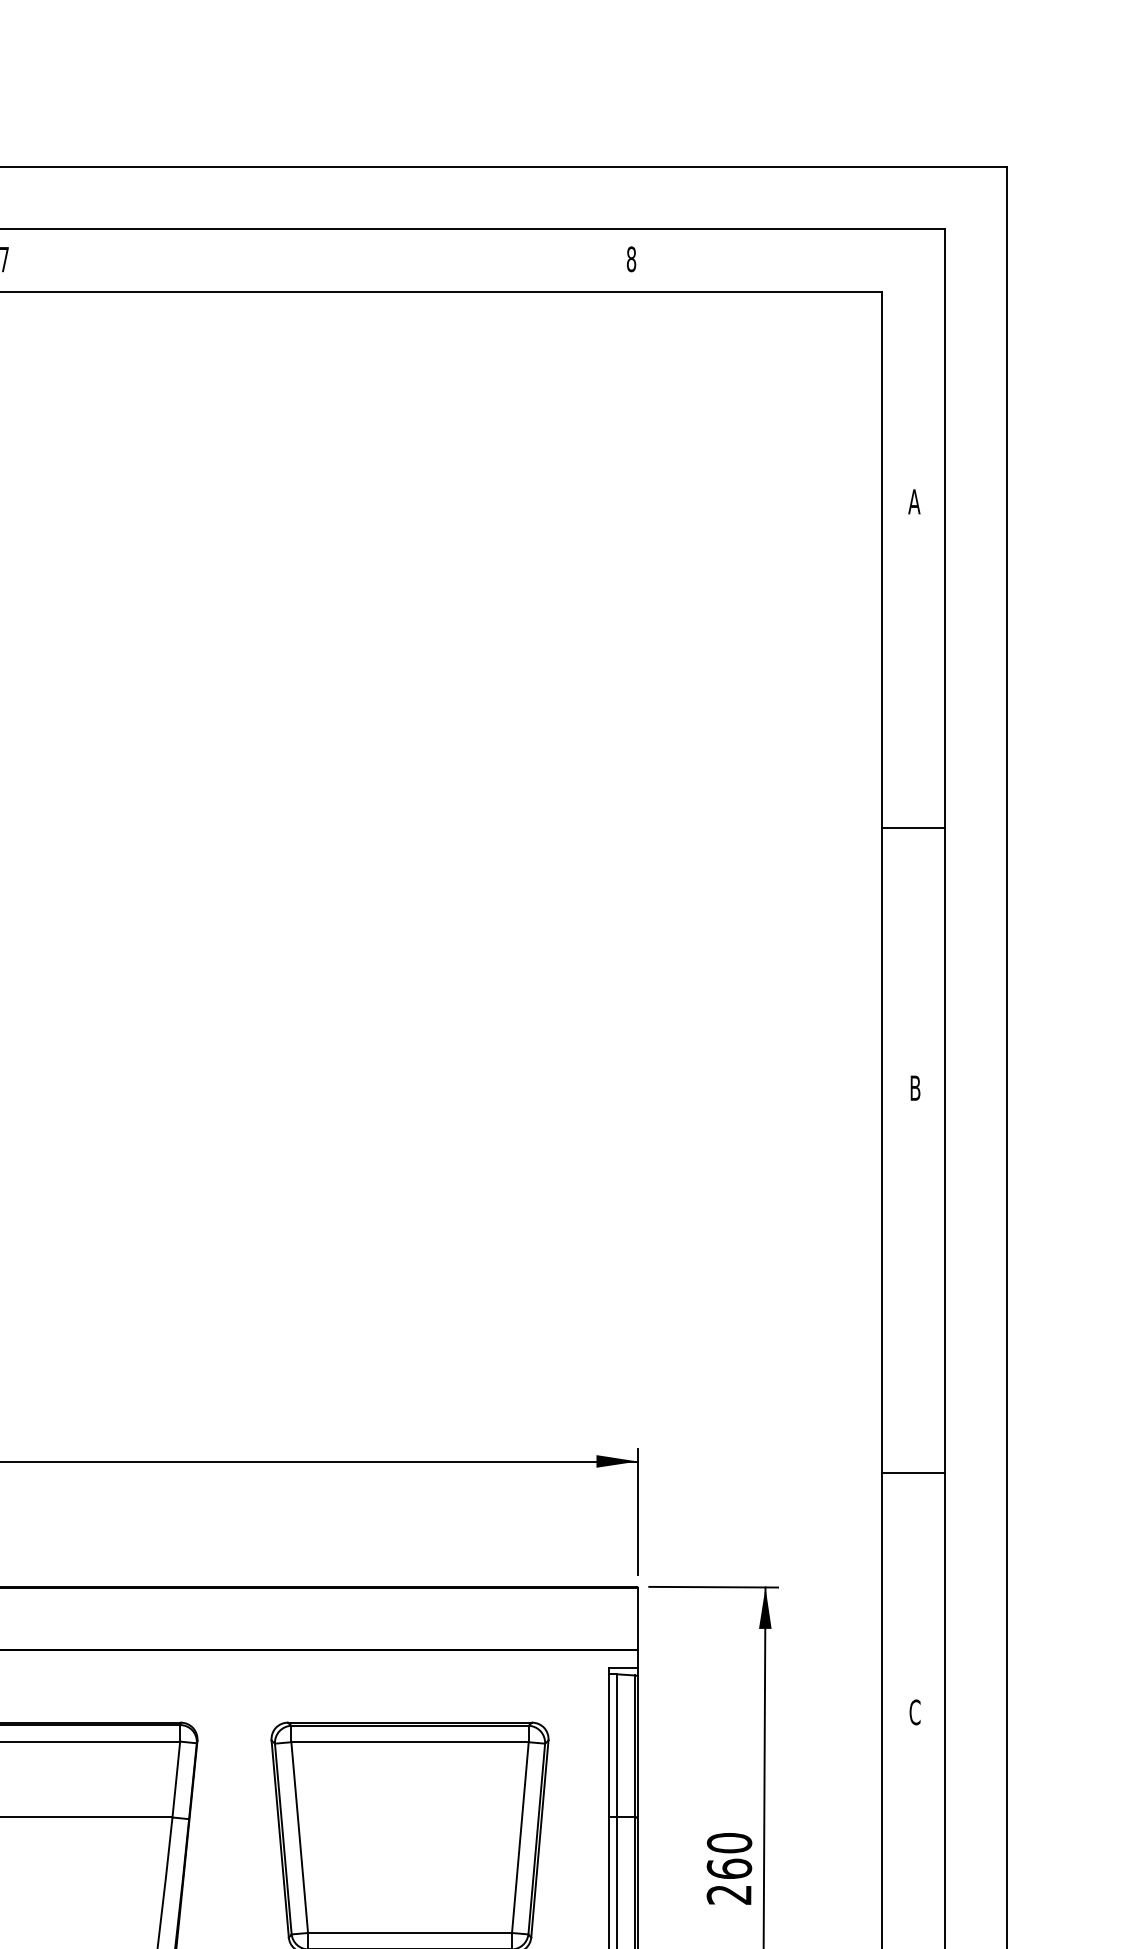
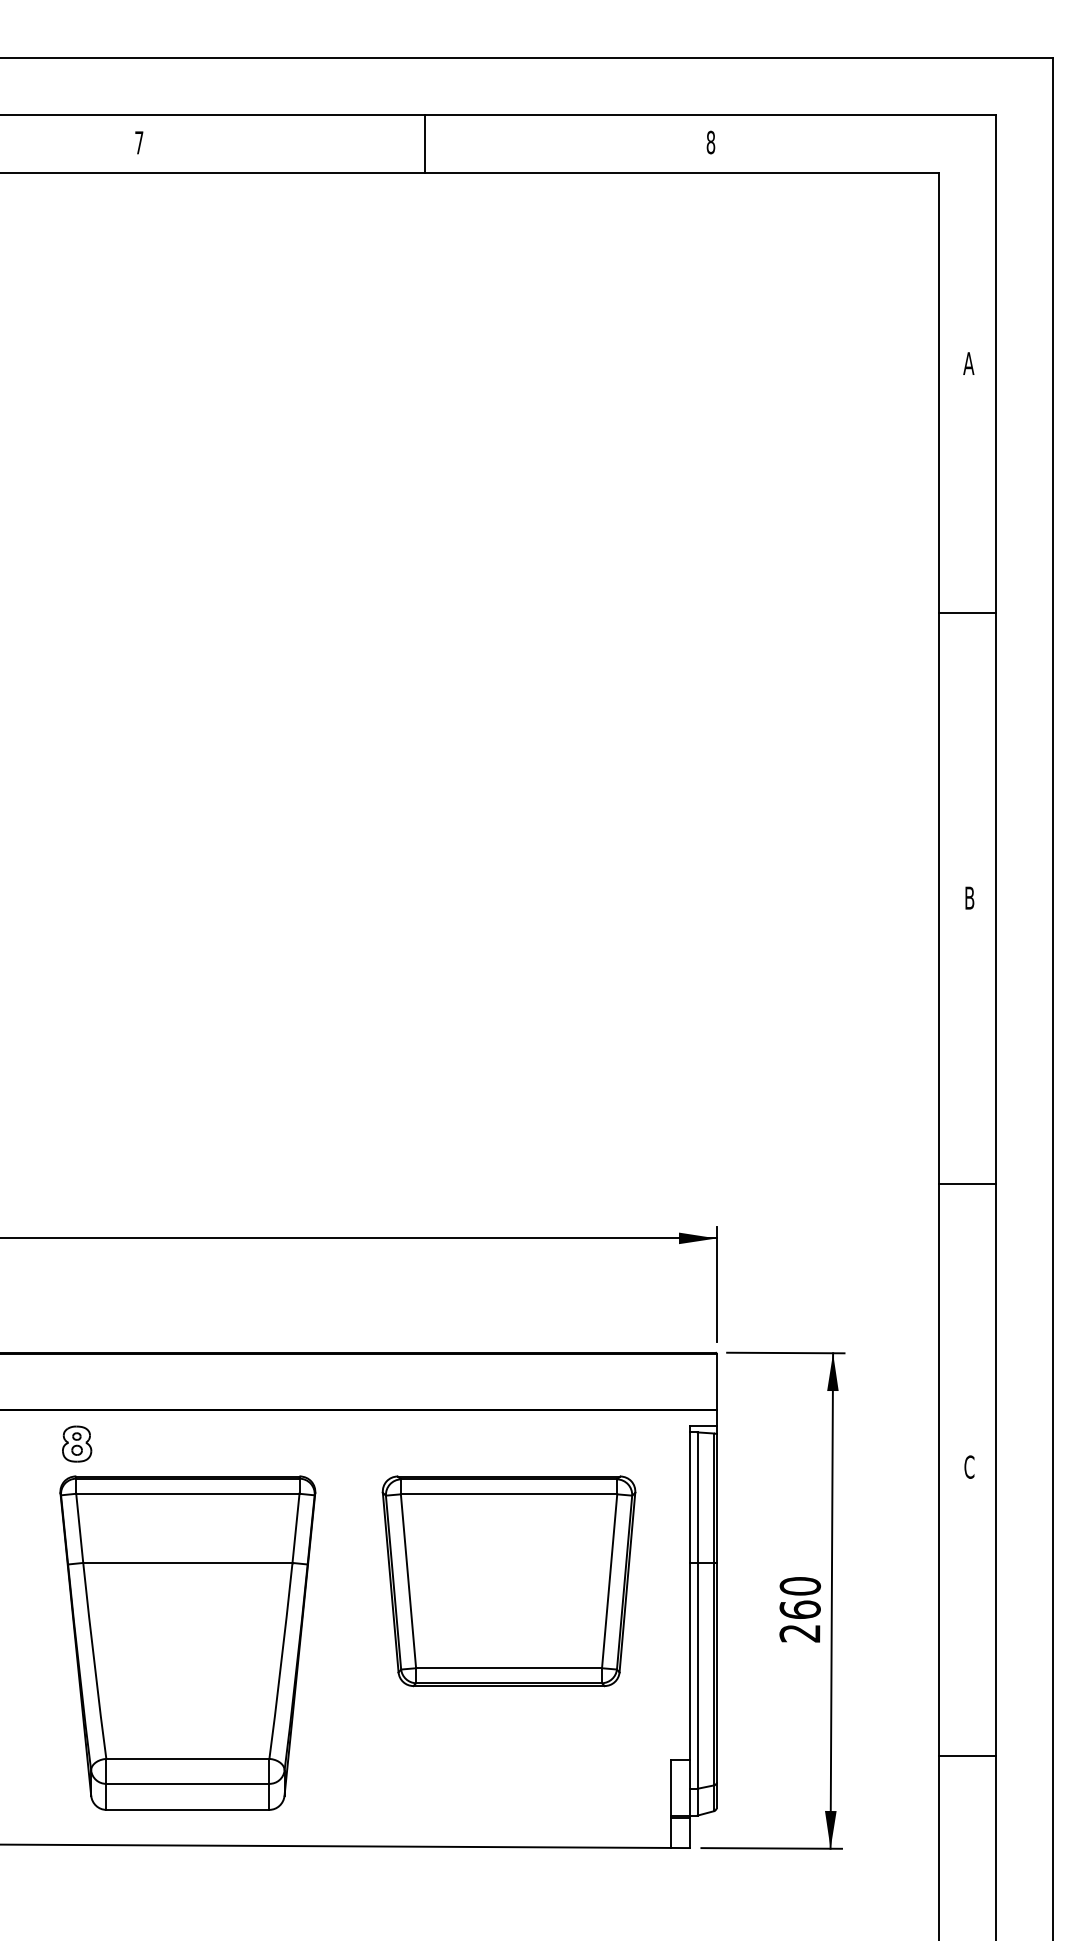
line: (317, 260) -> (424, 143), added
line: (912, 827) -> (967, 612), moved
line: (912, 1473) -> (967, 1184), moved

